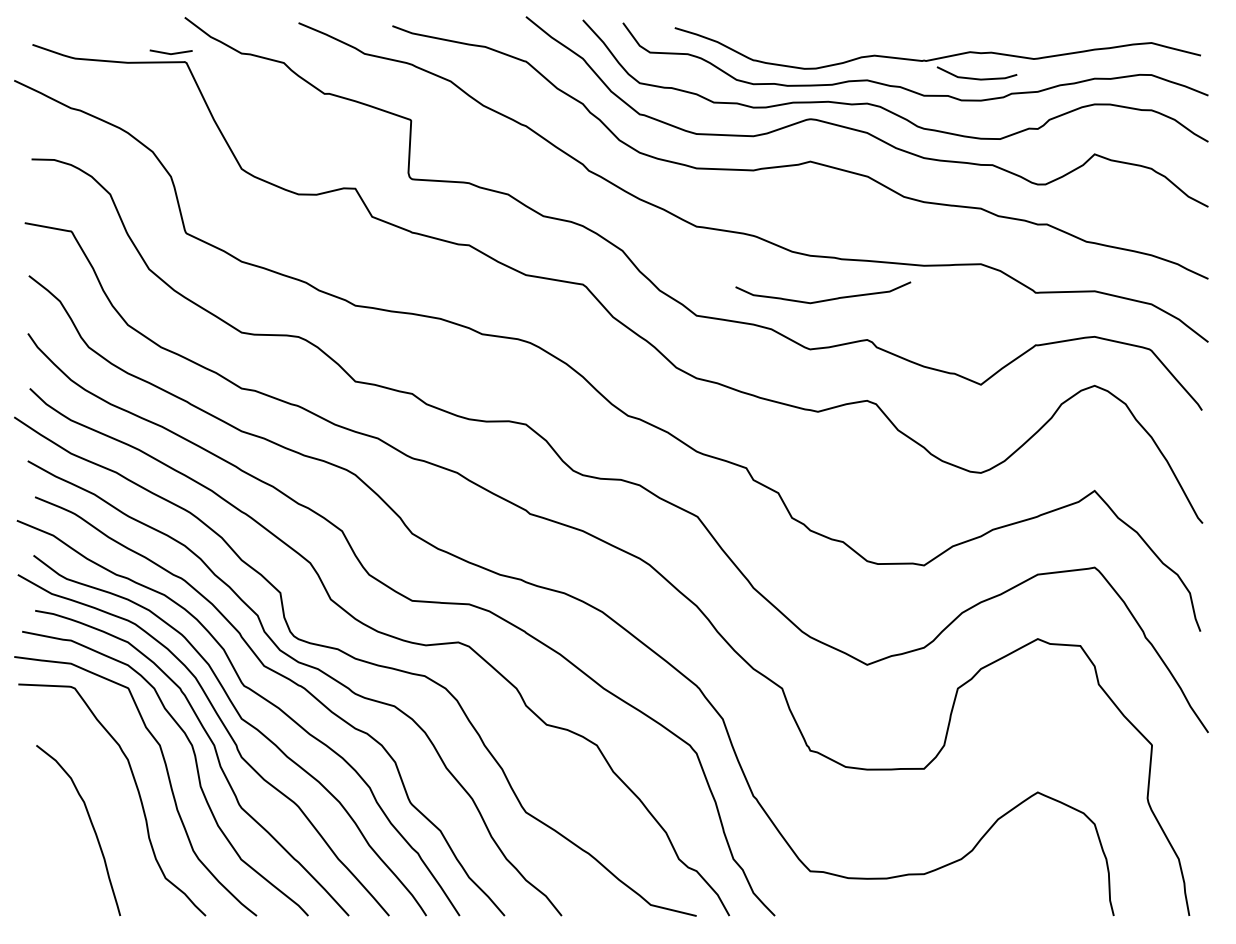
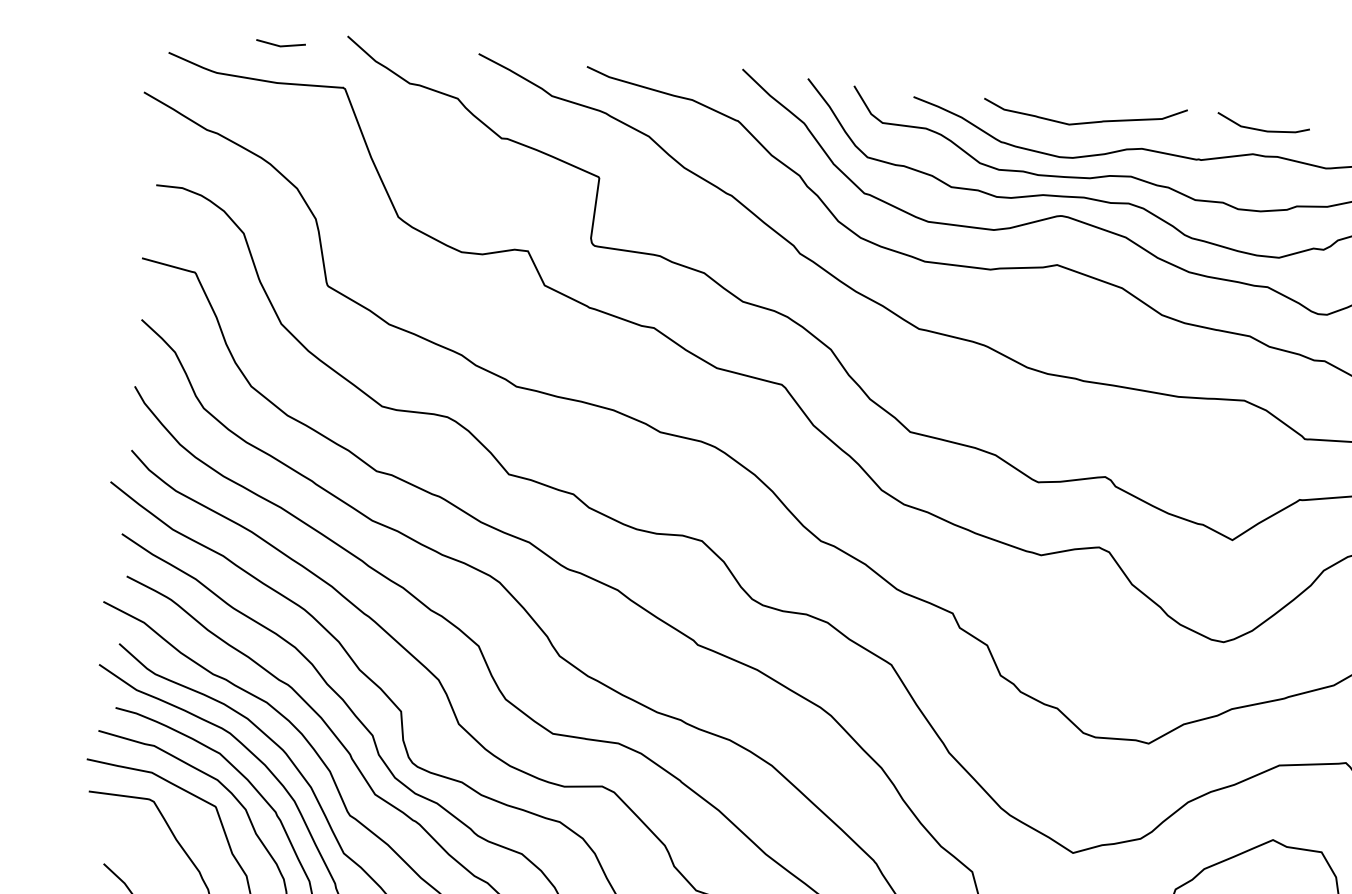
line: (170, 53) -> (280, 45), moved
line: (973, 77) -> (1259, 128), moved
curve: (824, 299) -> (1085, 121), moved

